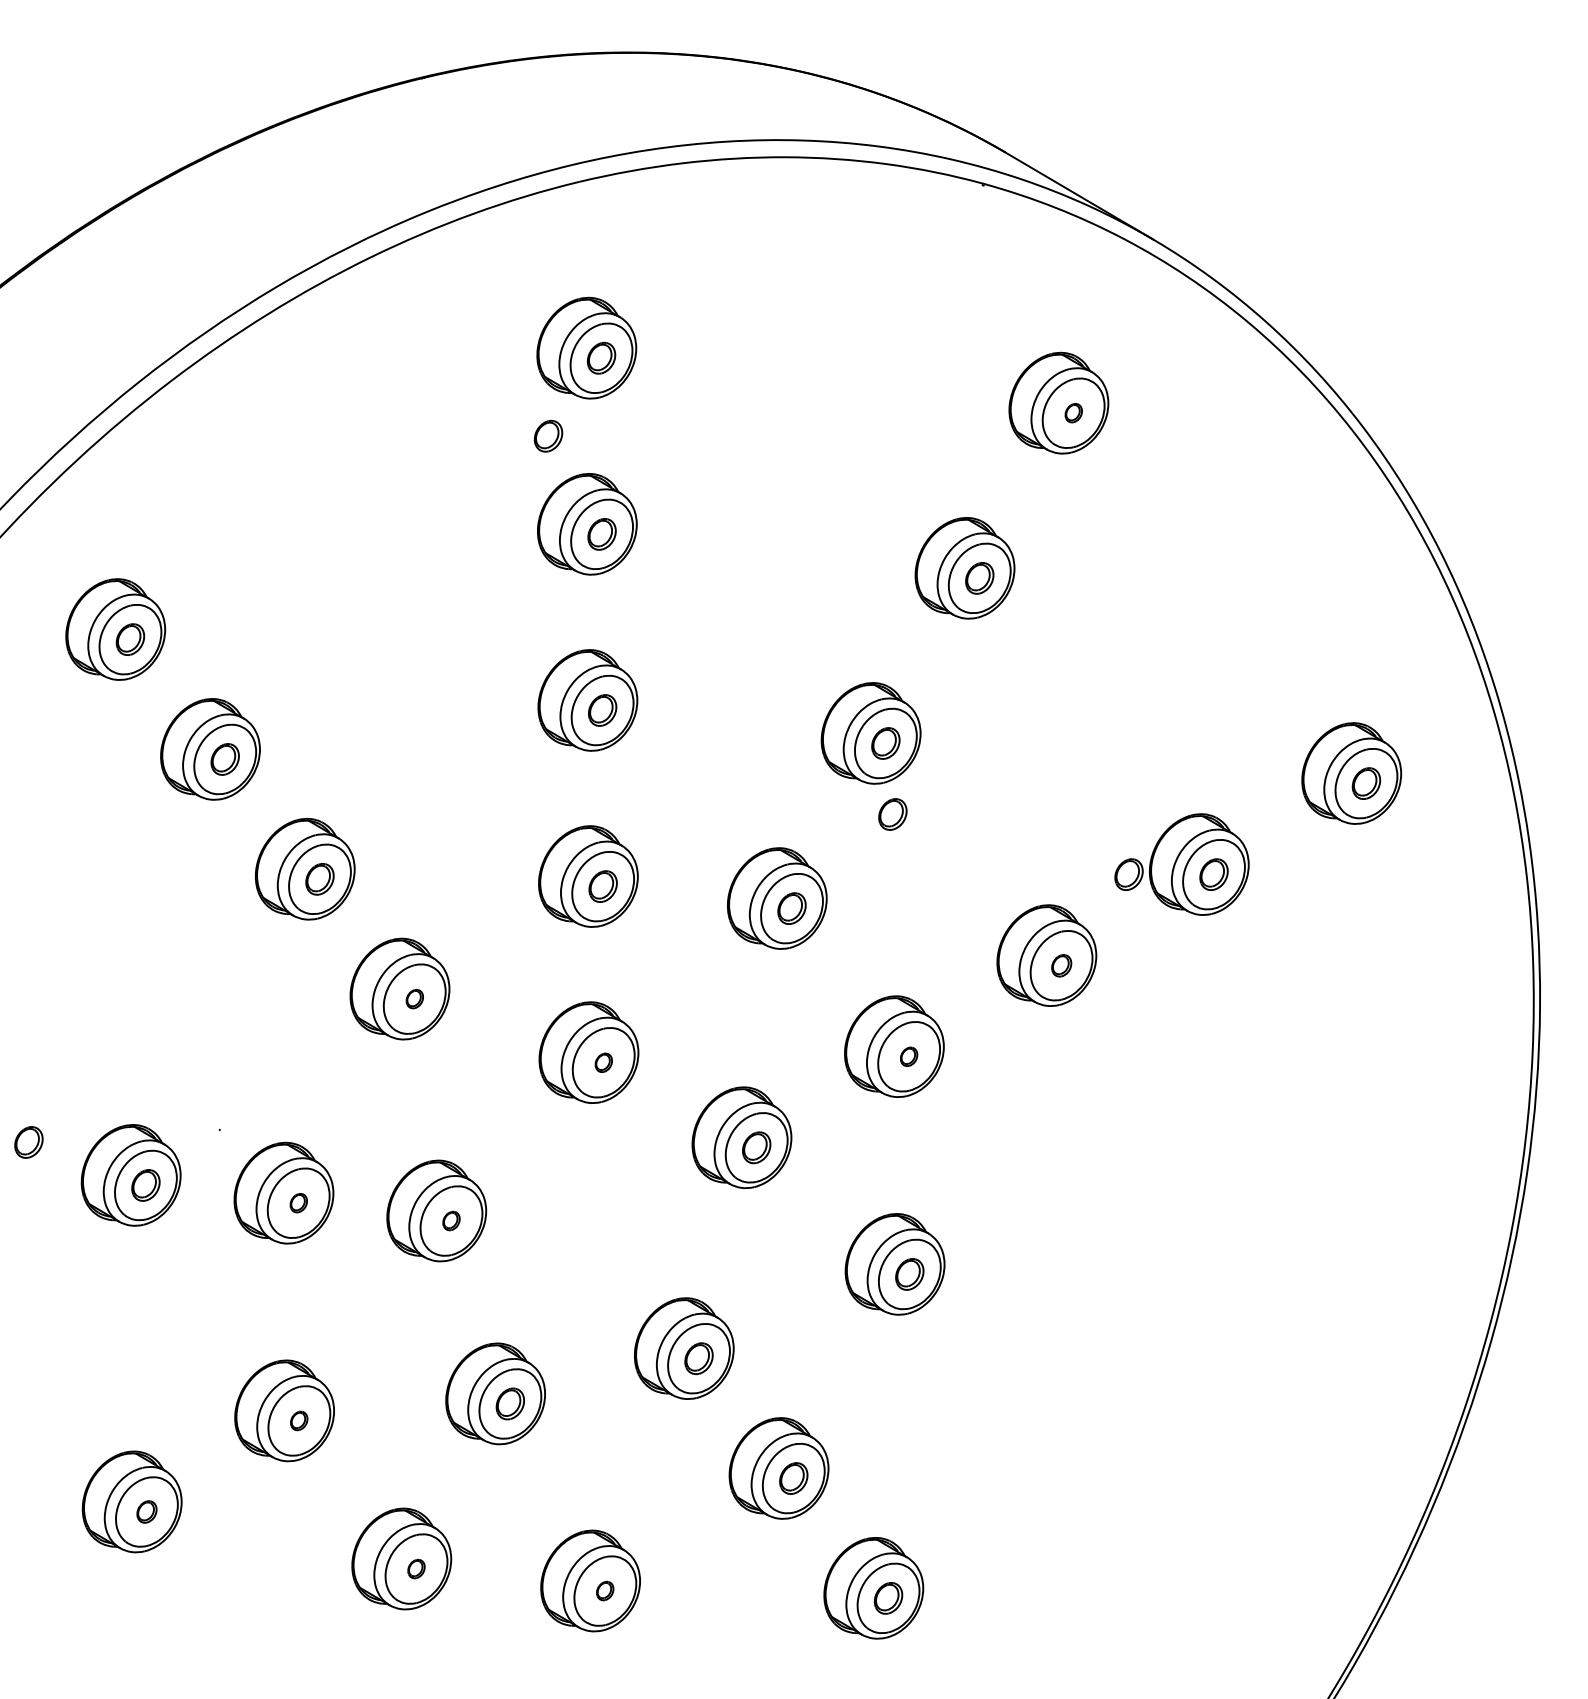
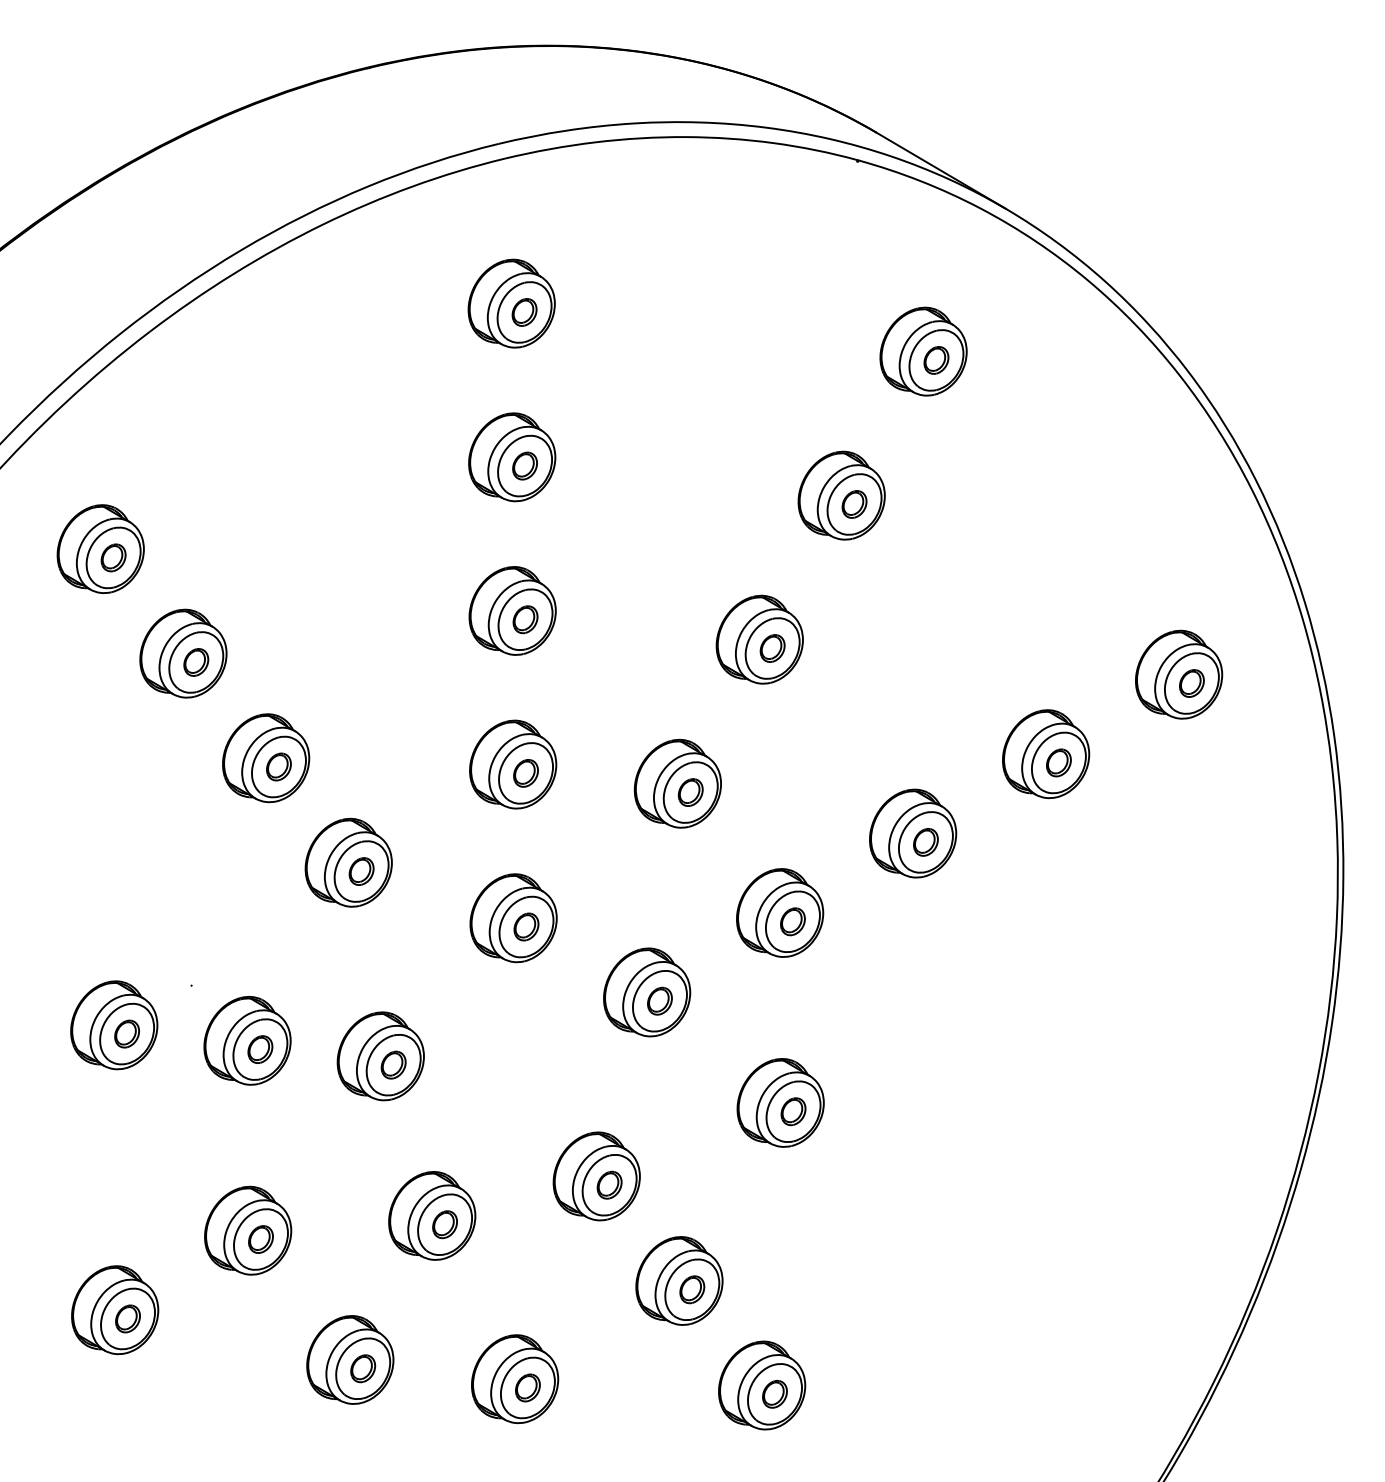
part: (1073, 412) -> (936, 359), size x1.67
part: (548, 435) -> (478, 379), removed
part: (892, 814) -> (778, 710), removed
part: (1128, 874) -> (984, 762), removed
part: (1061, 965) -> (925, 842), size x1.43
part: (414, 998) -> (361, 870), size x1.67
part: (908, 1056) -> (792, 921), size x1.67
part: (603, 1062) -> (526, 926), size x1.67
part: (28, 1142) -> (24, 996), removed
part: (298, 1202) -> (260, 1048), size x1.67
part: (451, 1220) -> (393, 1064), size x1.67
part: (298, 1420) -> (260, 1239), size x1.67
part: (146, 1511) -> (127, 1318), size x1.43
part: (416, 1568) -> (363, 1368), size x1.67
part: (604, 1590) -> (527, 1387), size x1.67

